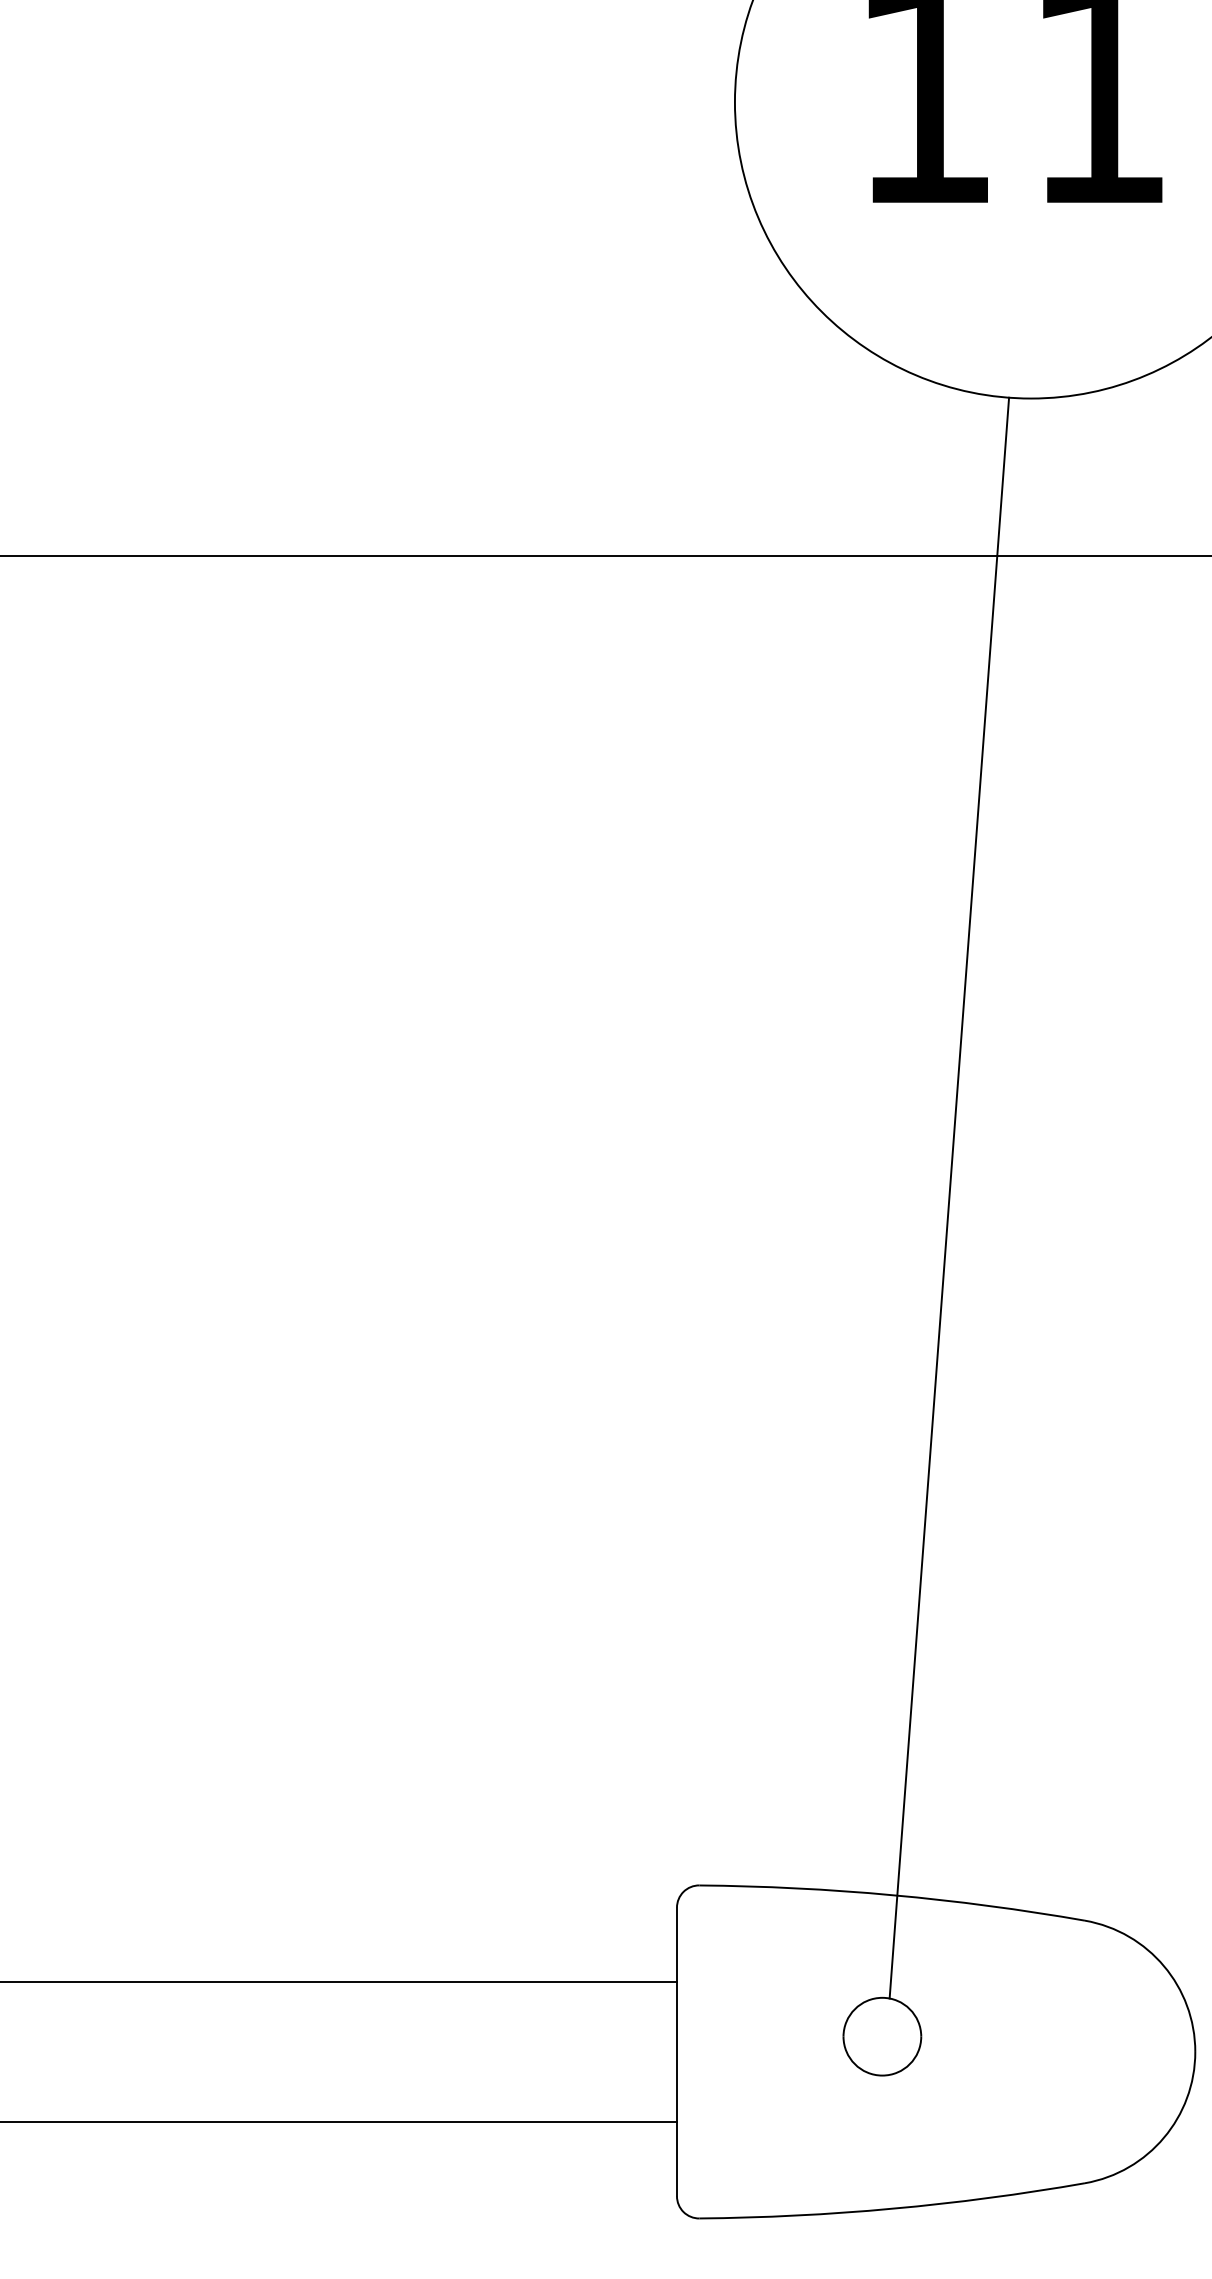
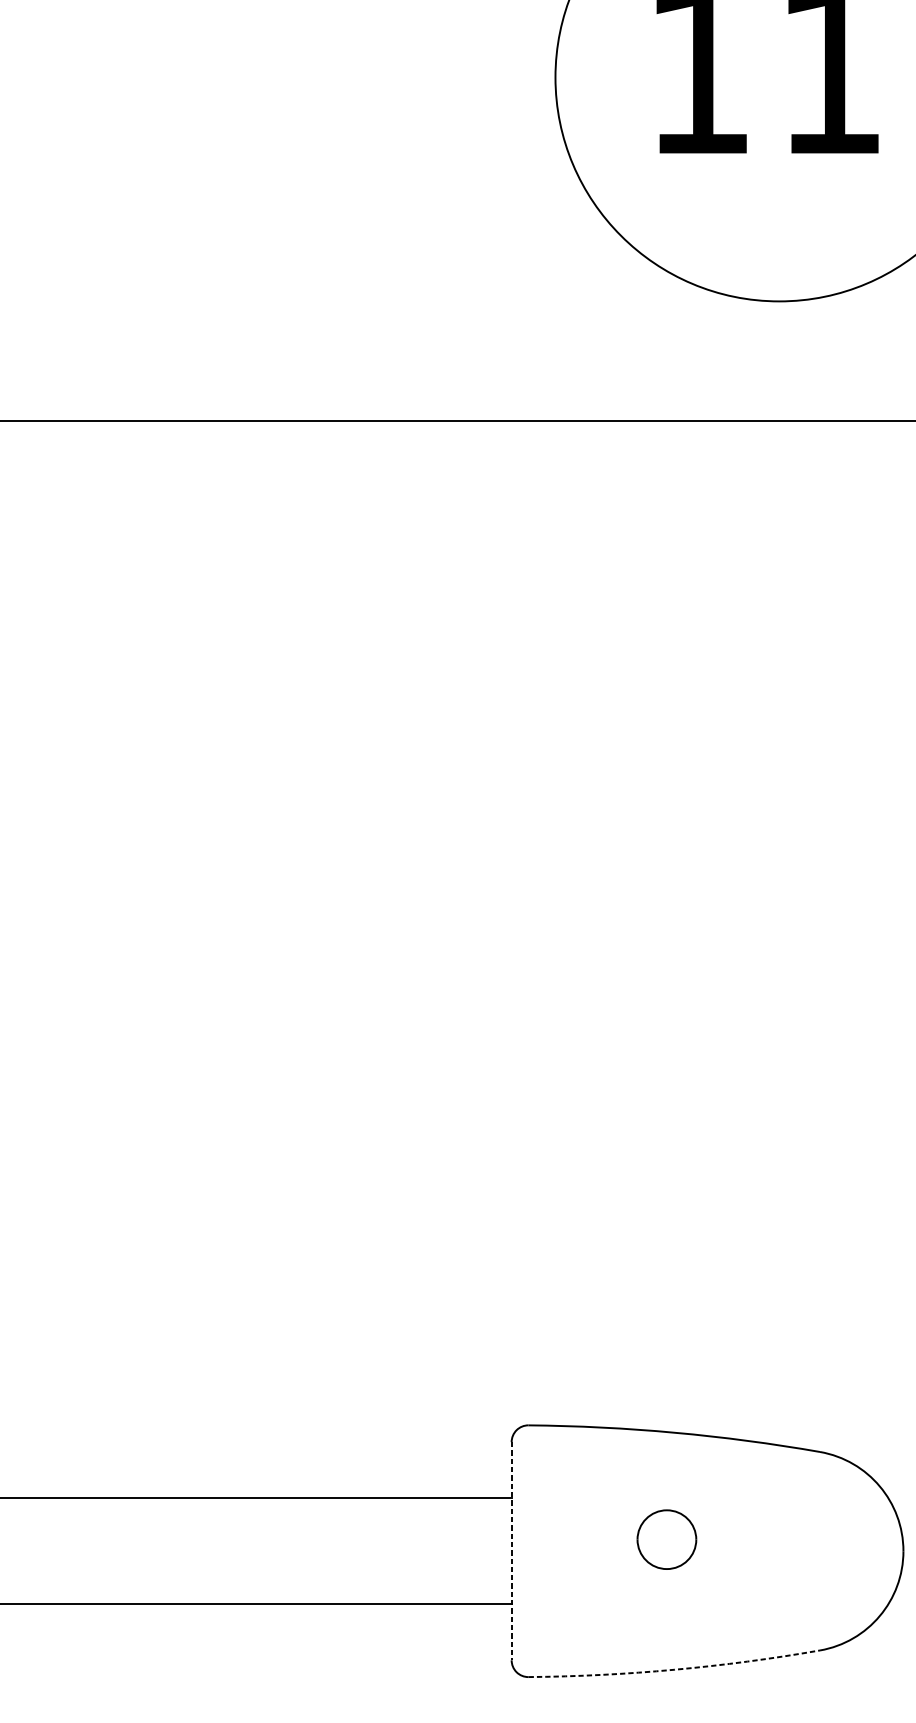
line: (949, 1197) -> (717, 905), removed
line: (676, 2052) -> (511, 1551), solid -> dashed
arc: (892, 2208) -> (674, 1669), solid -> dashed

